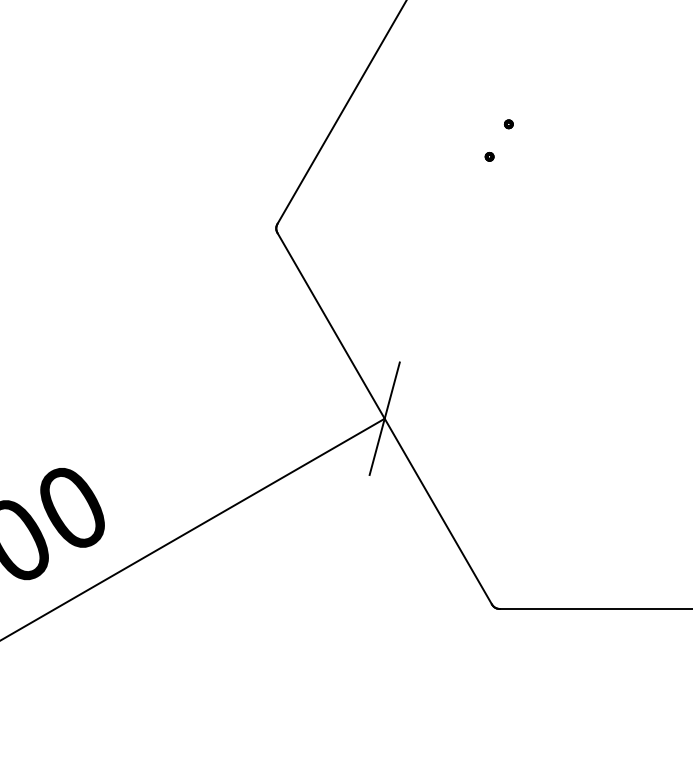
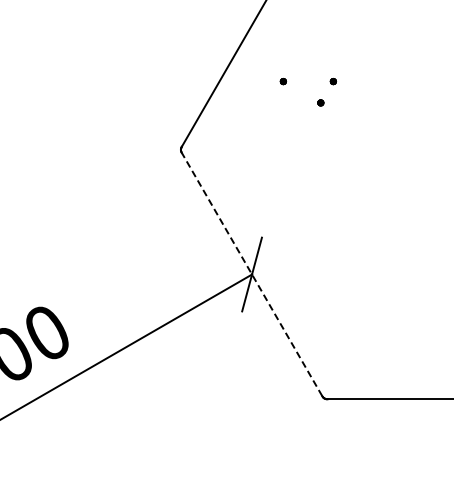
part: (431, 124) -> (282, 81), added
line: (383, 418) -> (251, 274), solid -> dashed

